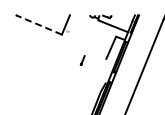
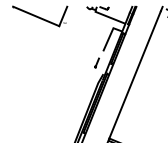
line: (38, 24) -> (35, 16), dashed -> solid
part: (82, 59) -> (96, 62), moved

